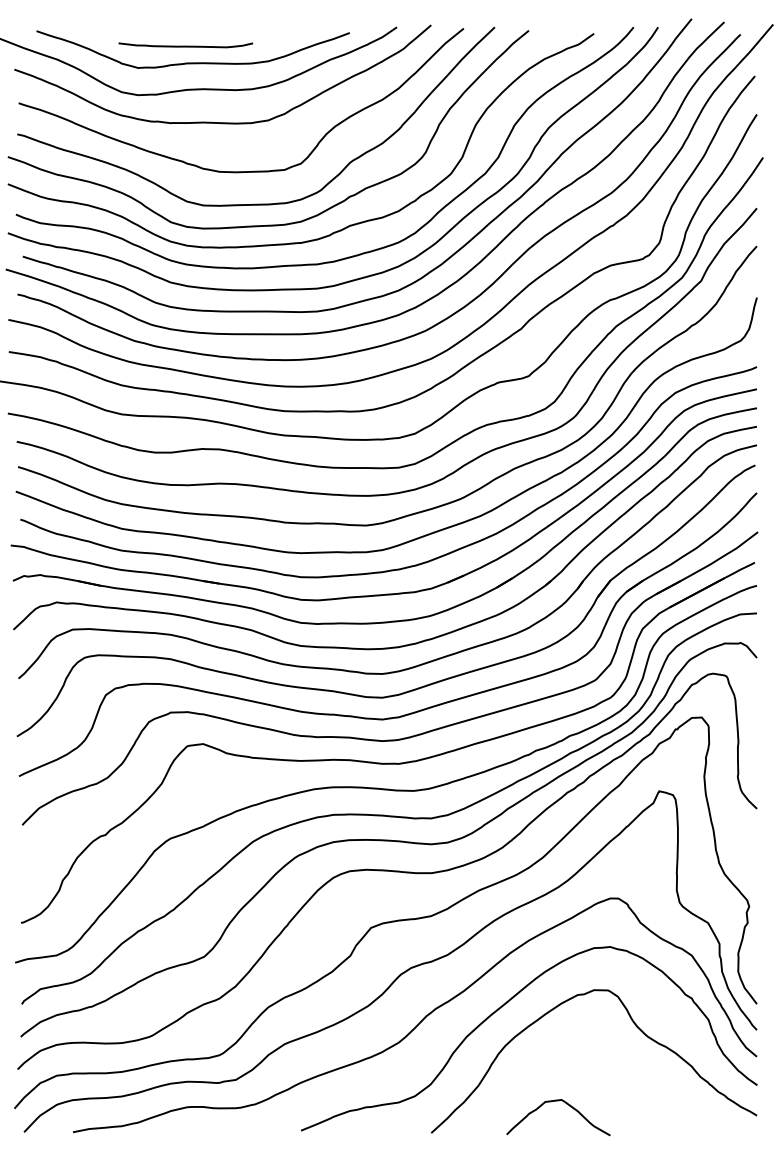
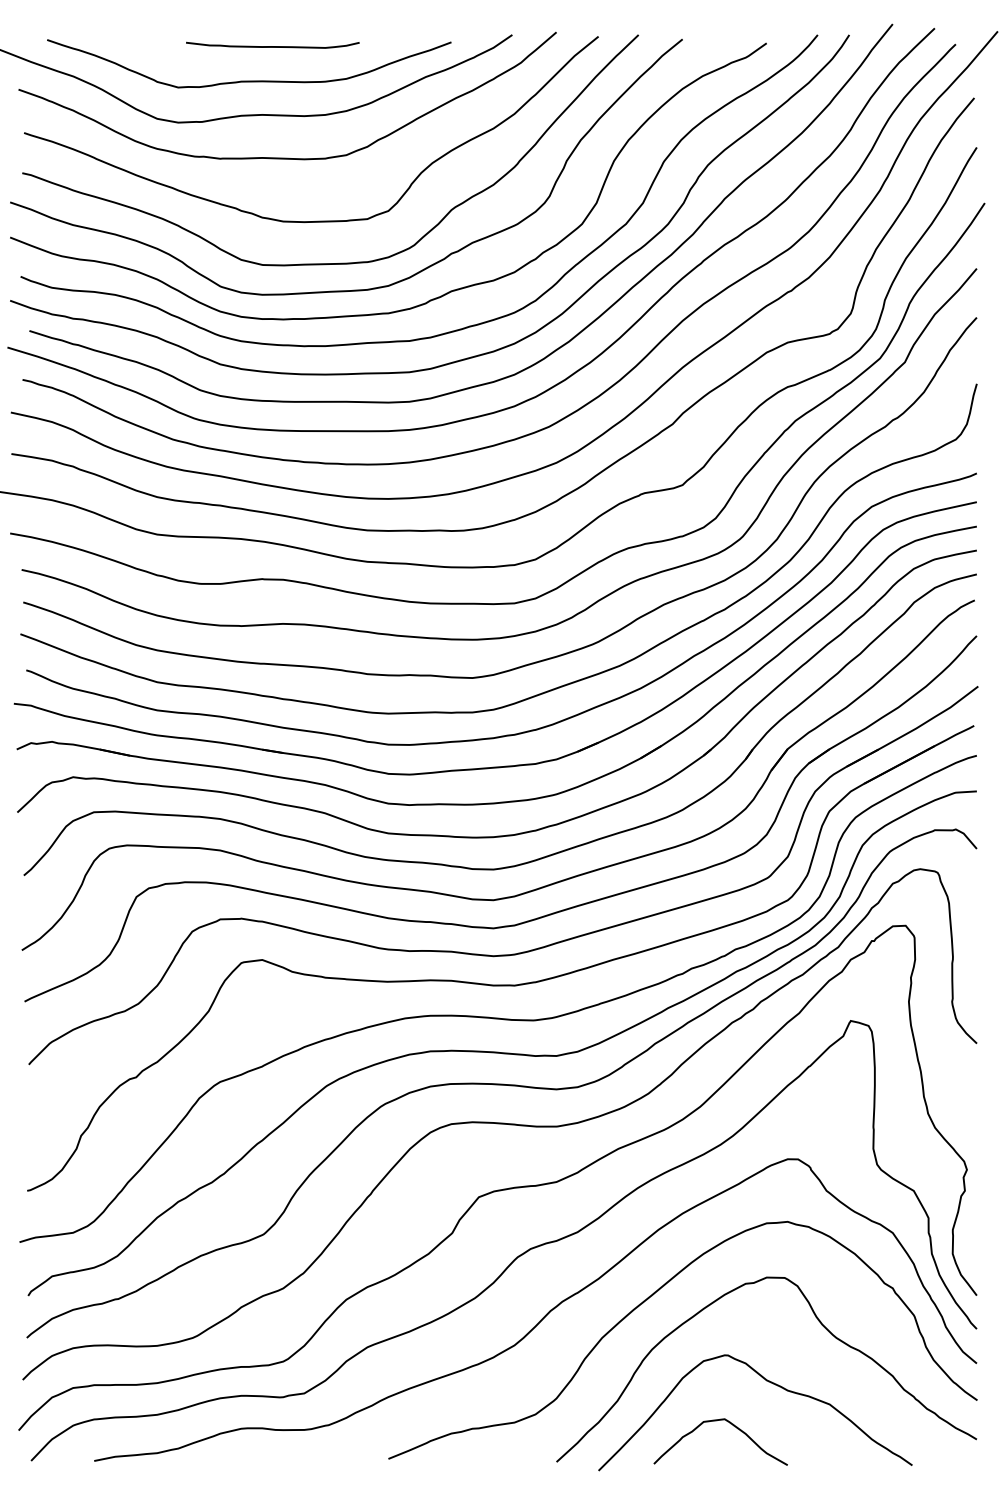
curve: (185, 46) -> (272, 46), moved
curve: (597, 1072) -> (770, 1383), added

